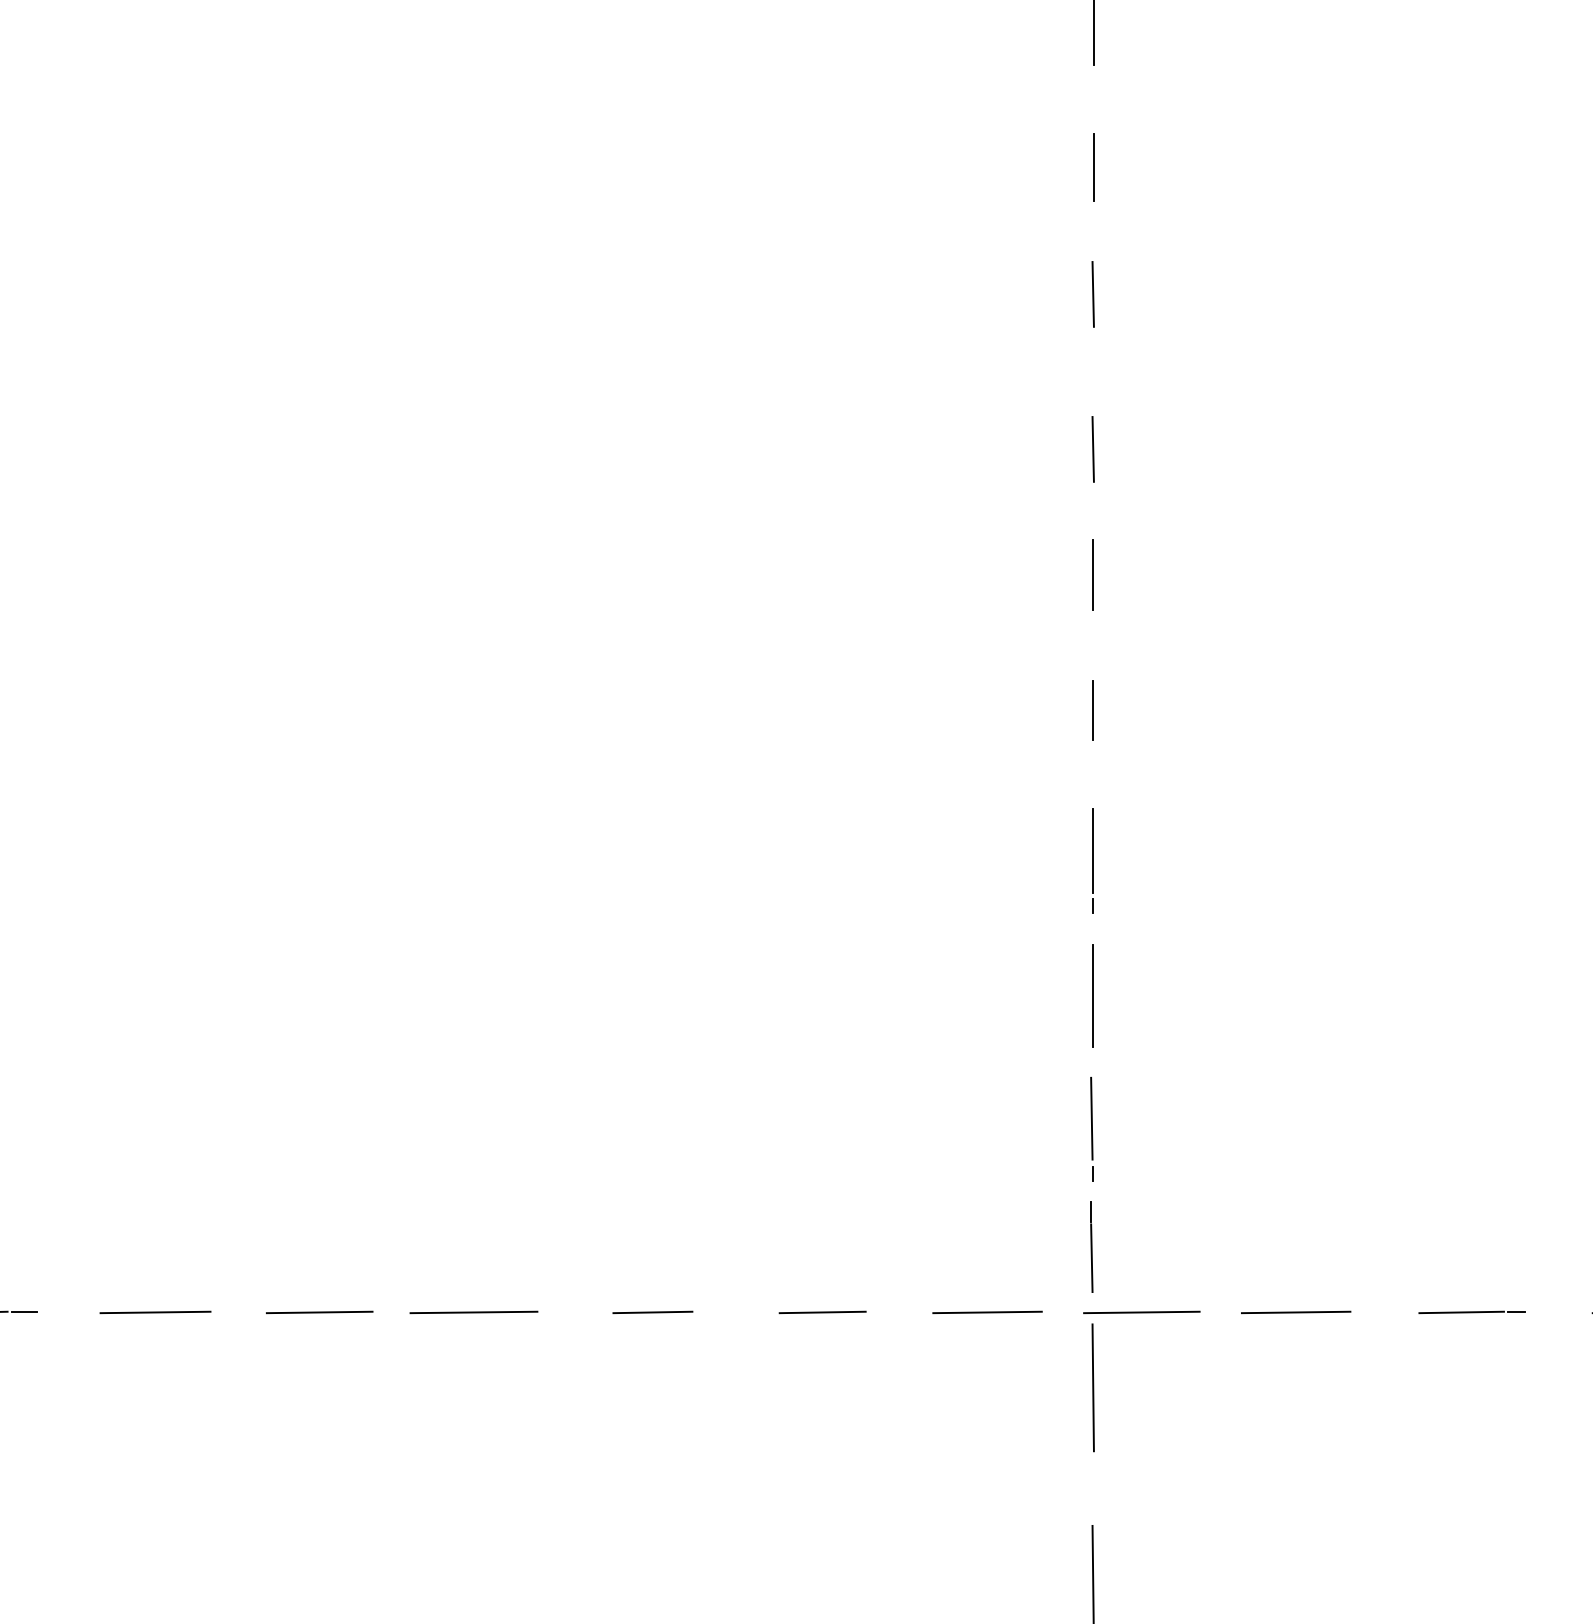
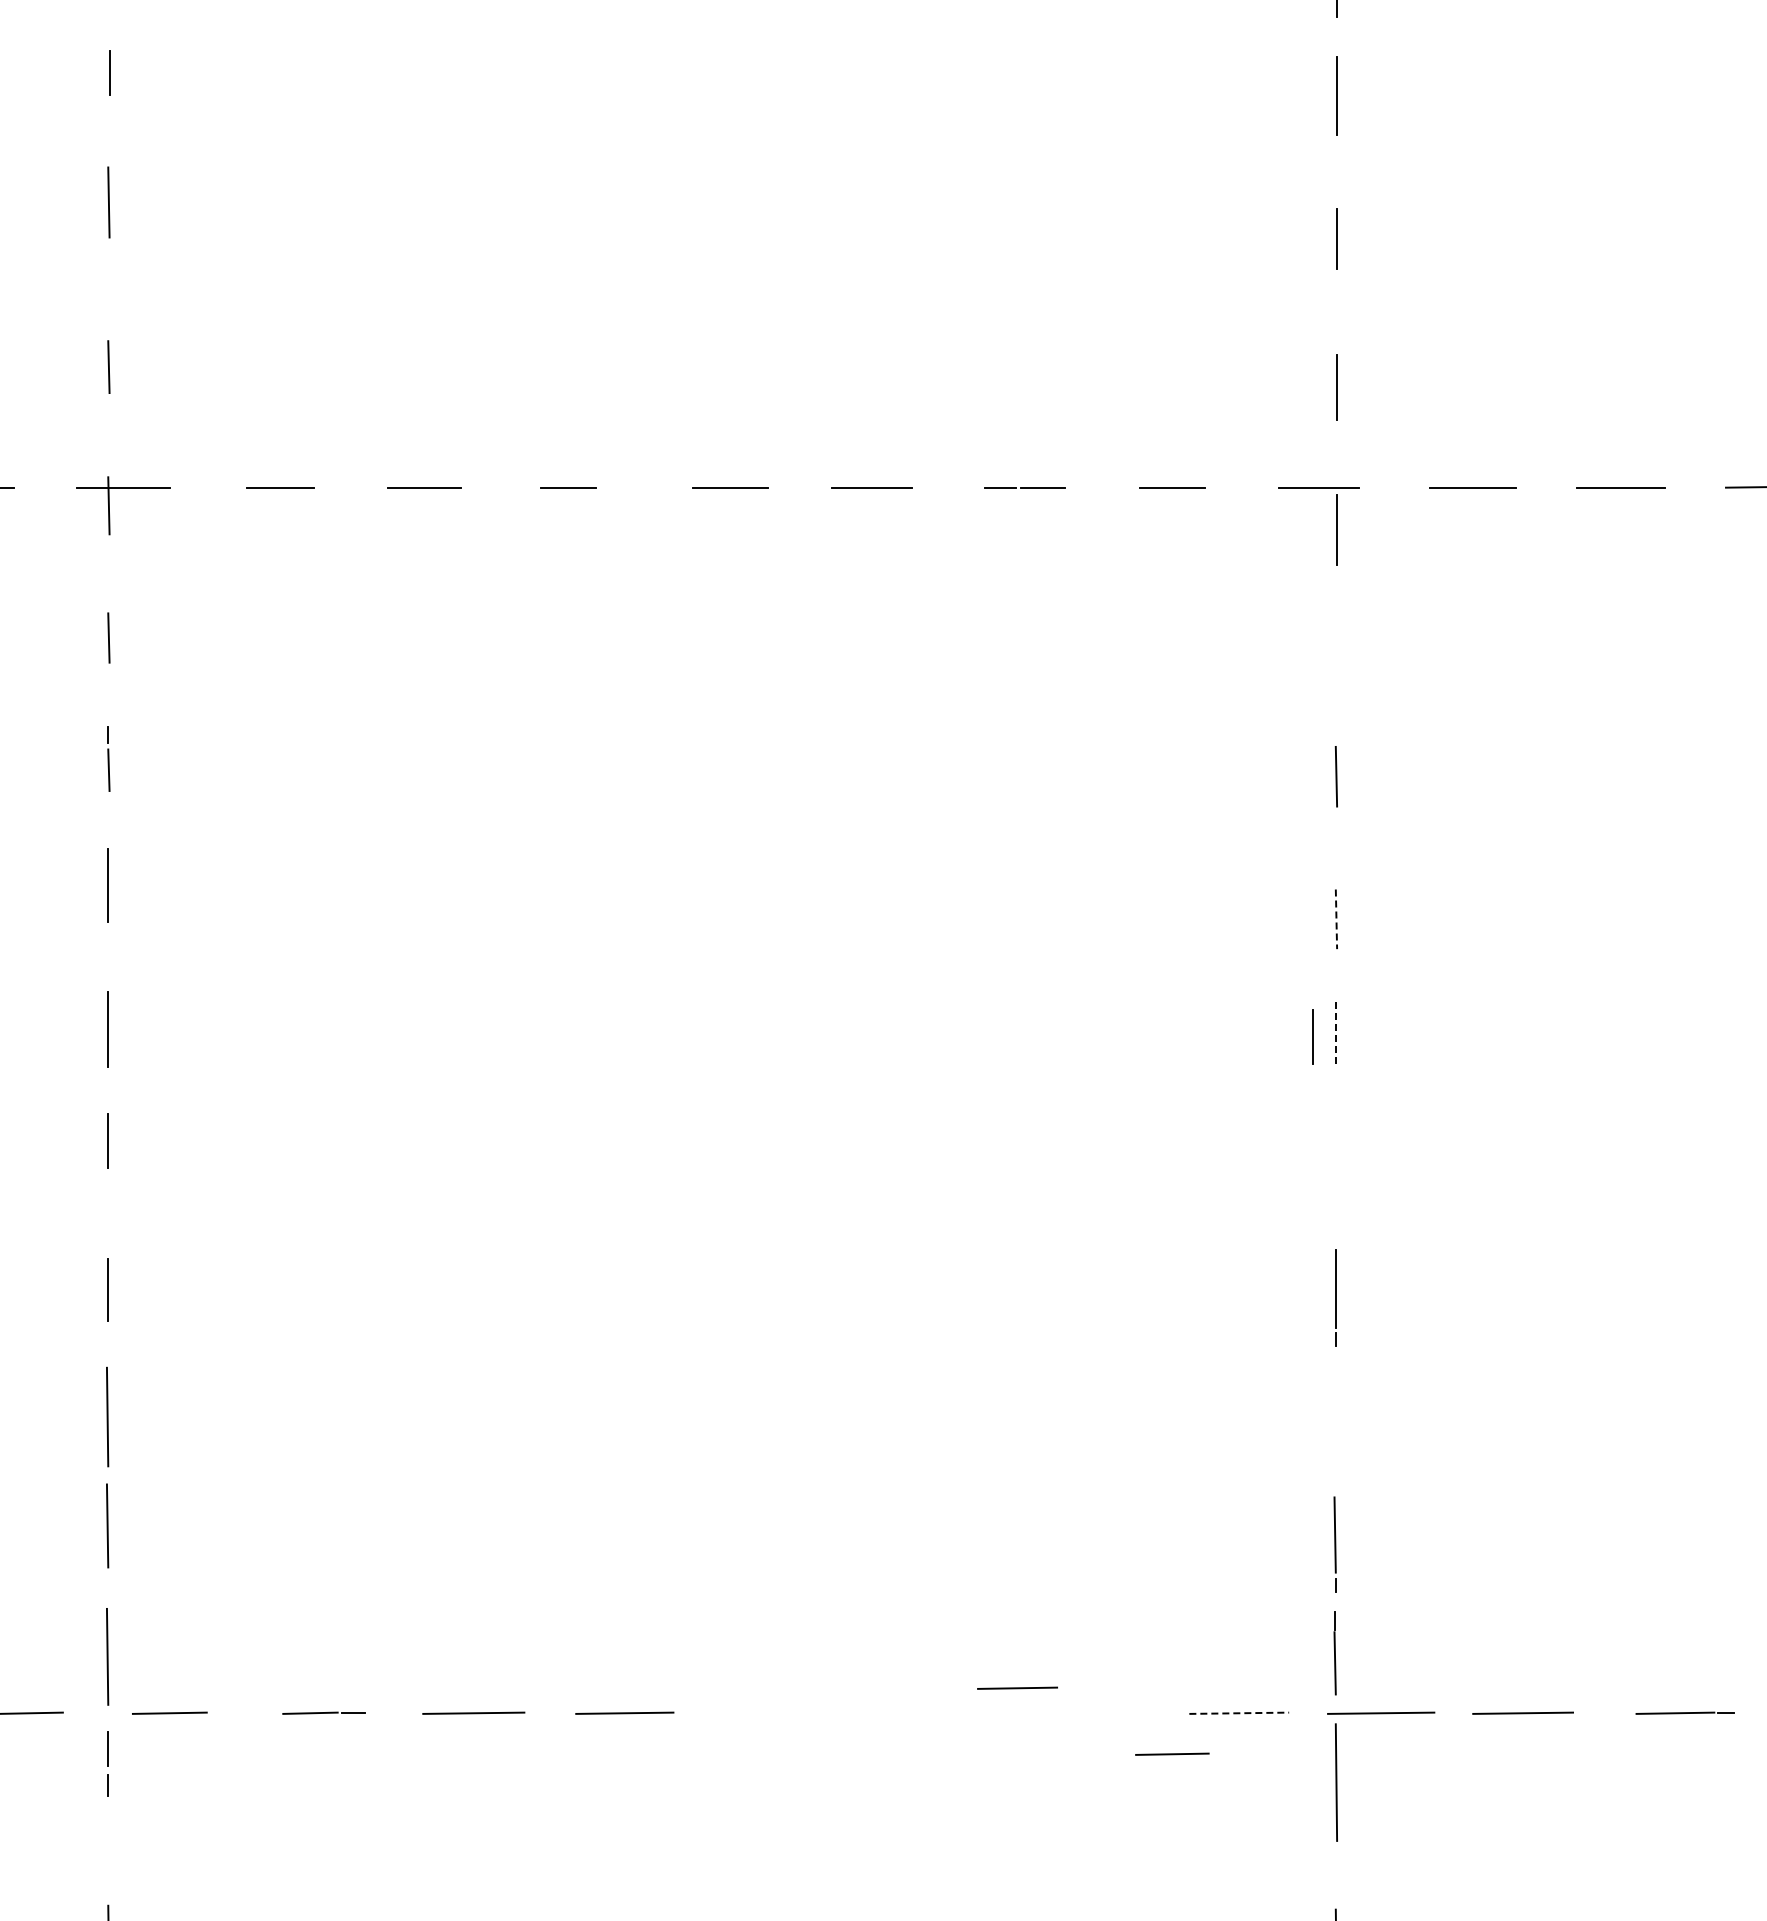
line: (1094, 167) -> (1337, 659), removed
line: (1093, 449) -> (1336, 919), solid -> dashed
line: (1092, 575) -> (1335, 1035), solid -> dashed
line: (1092, 709) -> (1312, 1036), moved
line: (1092, 995) -> (1335, 1421), removed
line: (473, 1311) -> (766, 1712), removed
line: (653, 1311) -> (1172, 1753), moved
line: (822, 1311) -> (1017, 1687), moved
line: (987, 1312) -> (1239, 1713), solid -> dashed

